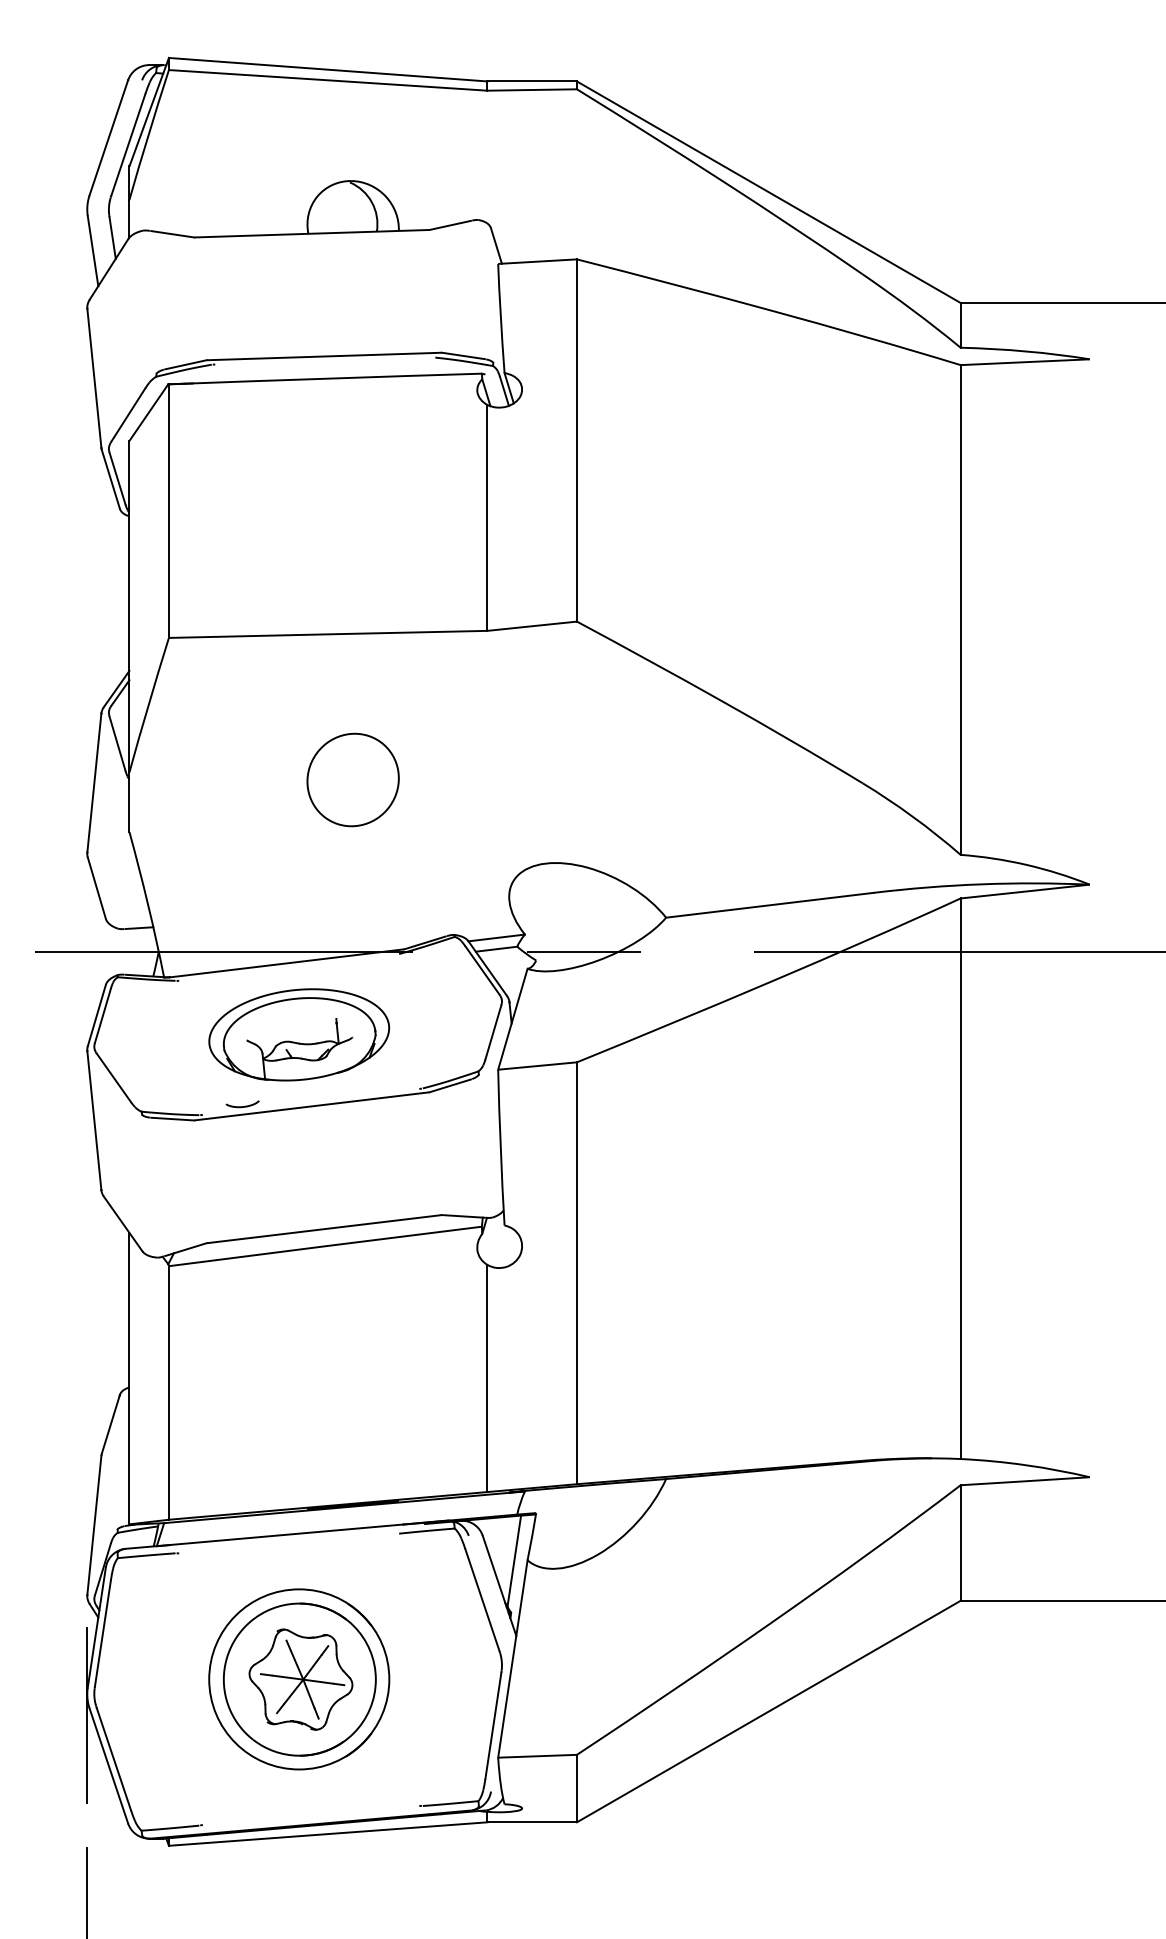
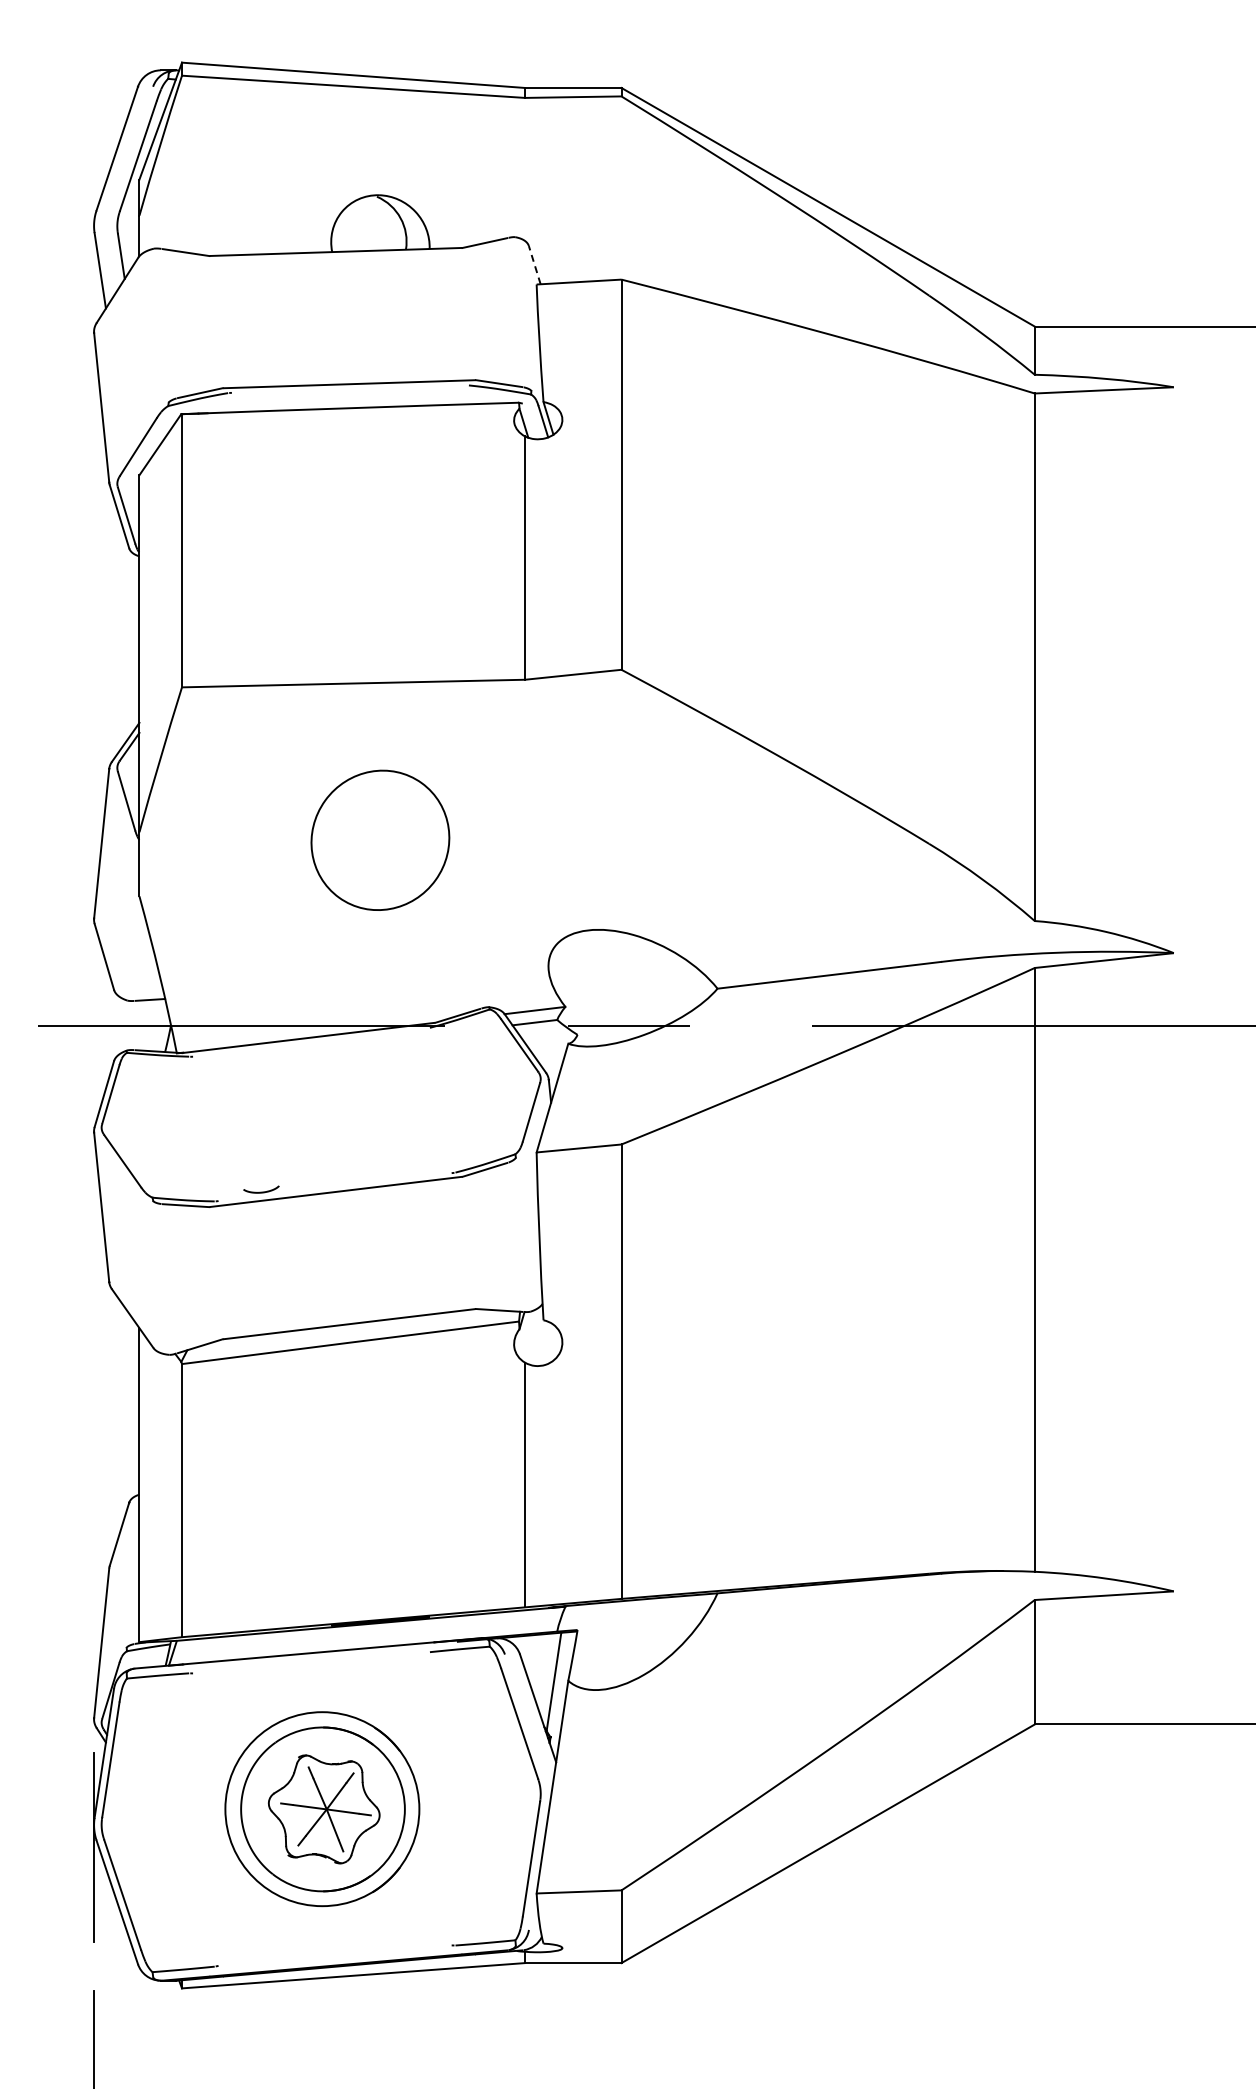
line: (496, 246) -> (534, 265), solid -> dashed
part: (353, 780) -> (380, 840), size x1.4
part: (299, 1034) -> (322, 1114), removed

